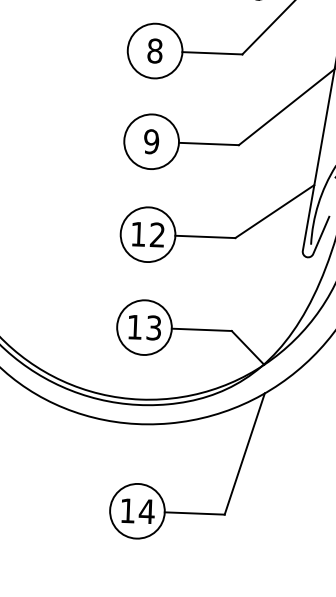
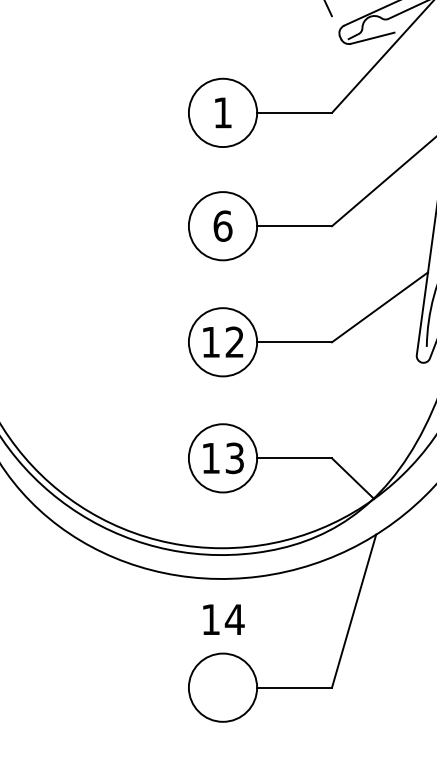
text: (154, 50) -> (222, 112), 8 -> 1
text: (151, 141) -> (222, 225), 9 -> 6
text: (137, 511) -> (223, 619), moved

